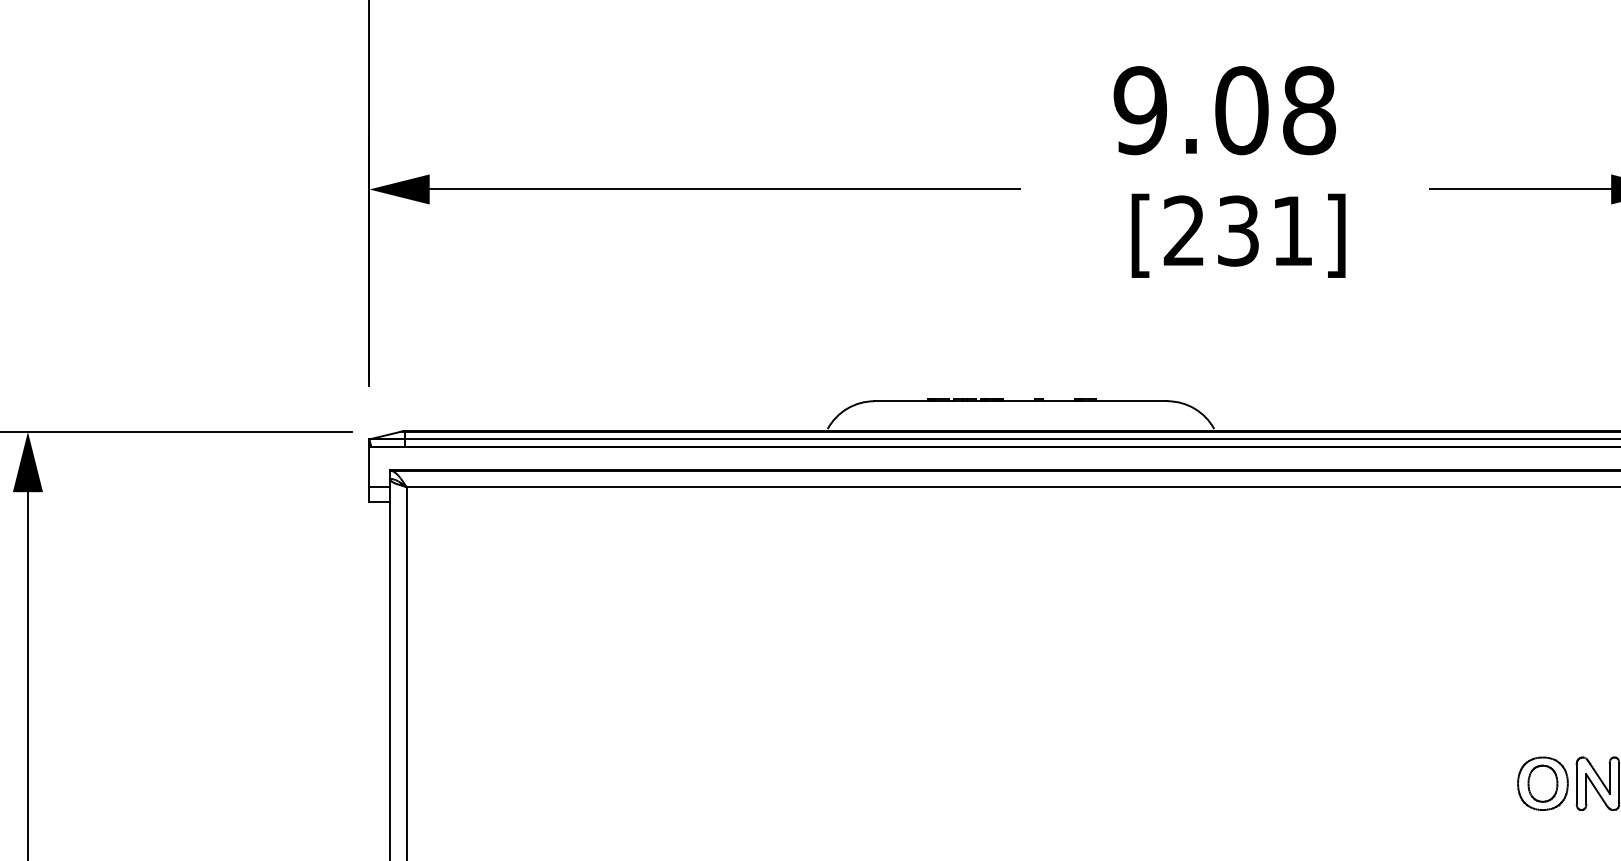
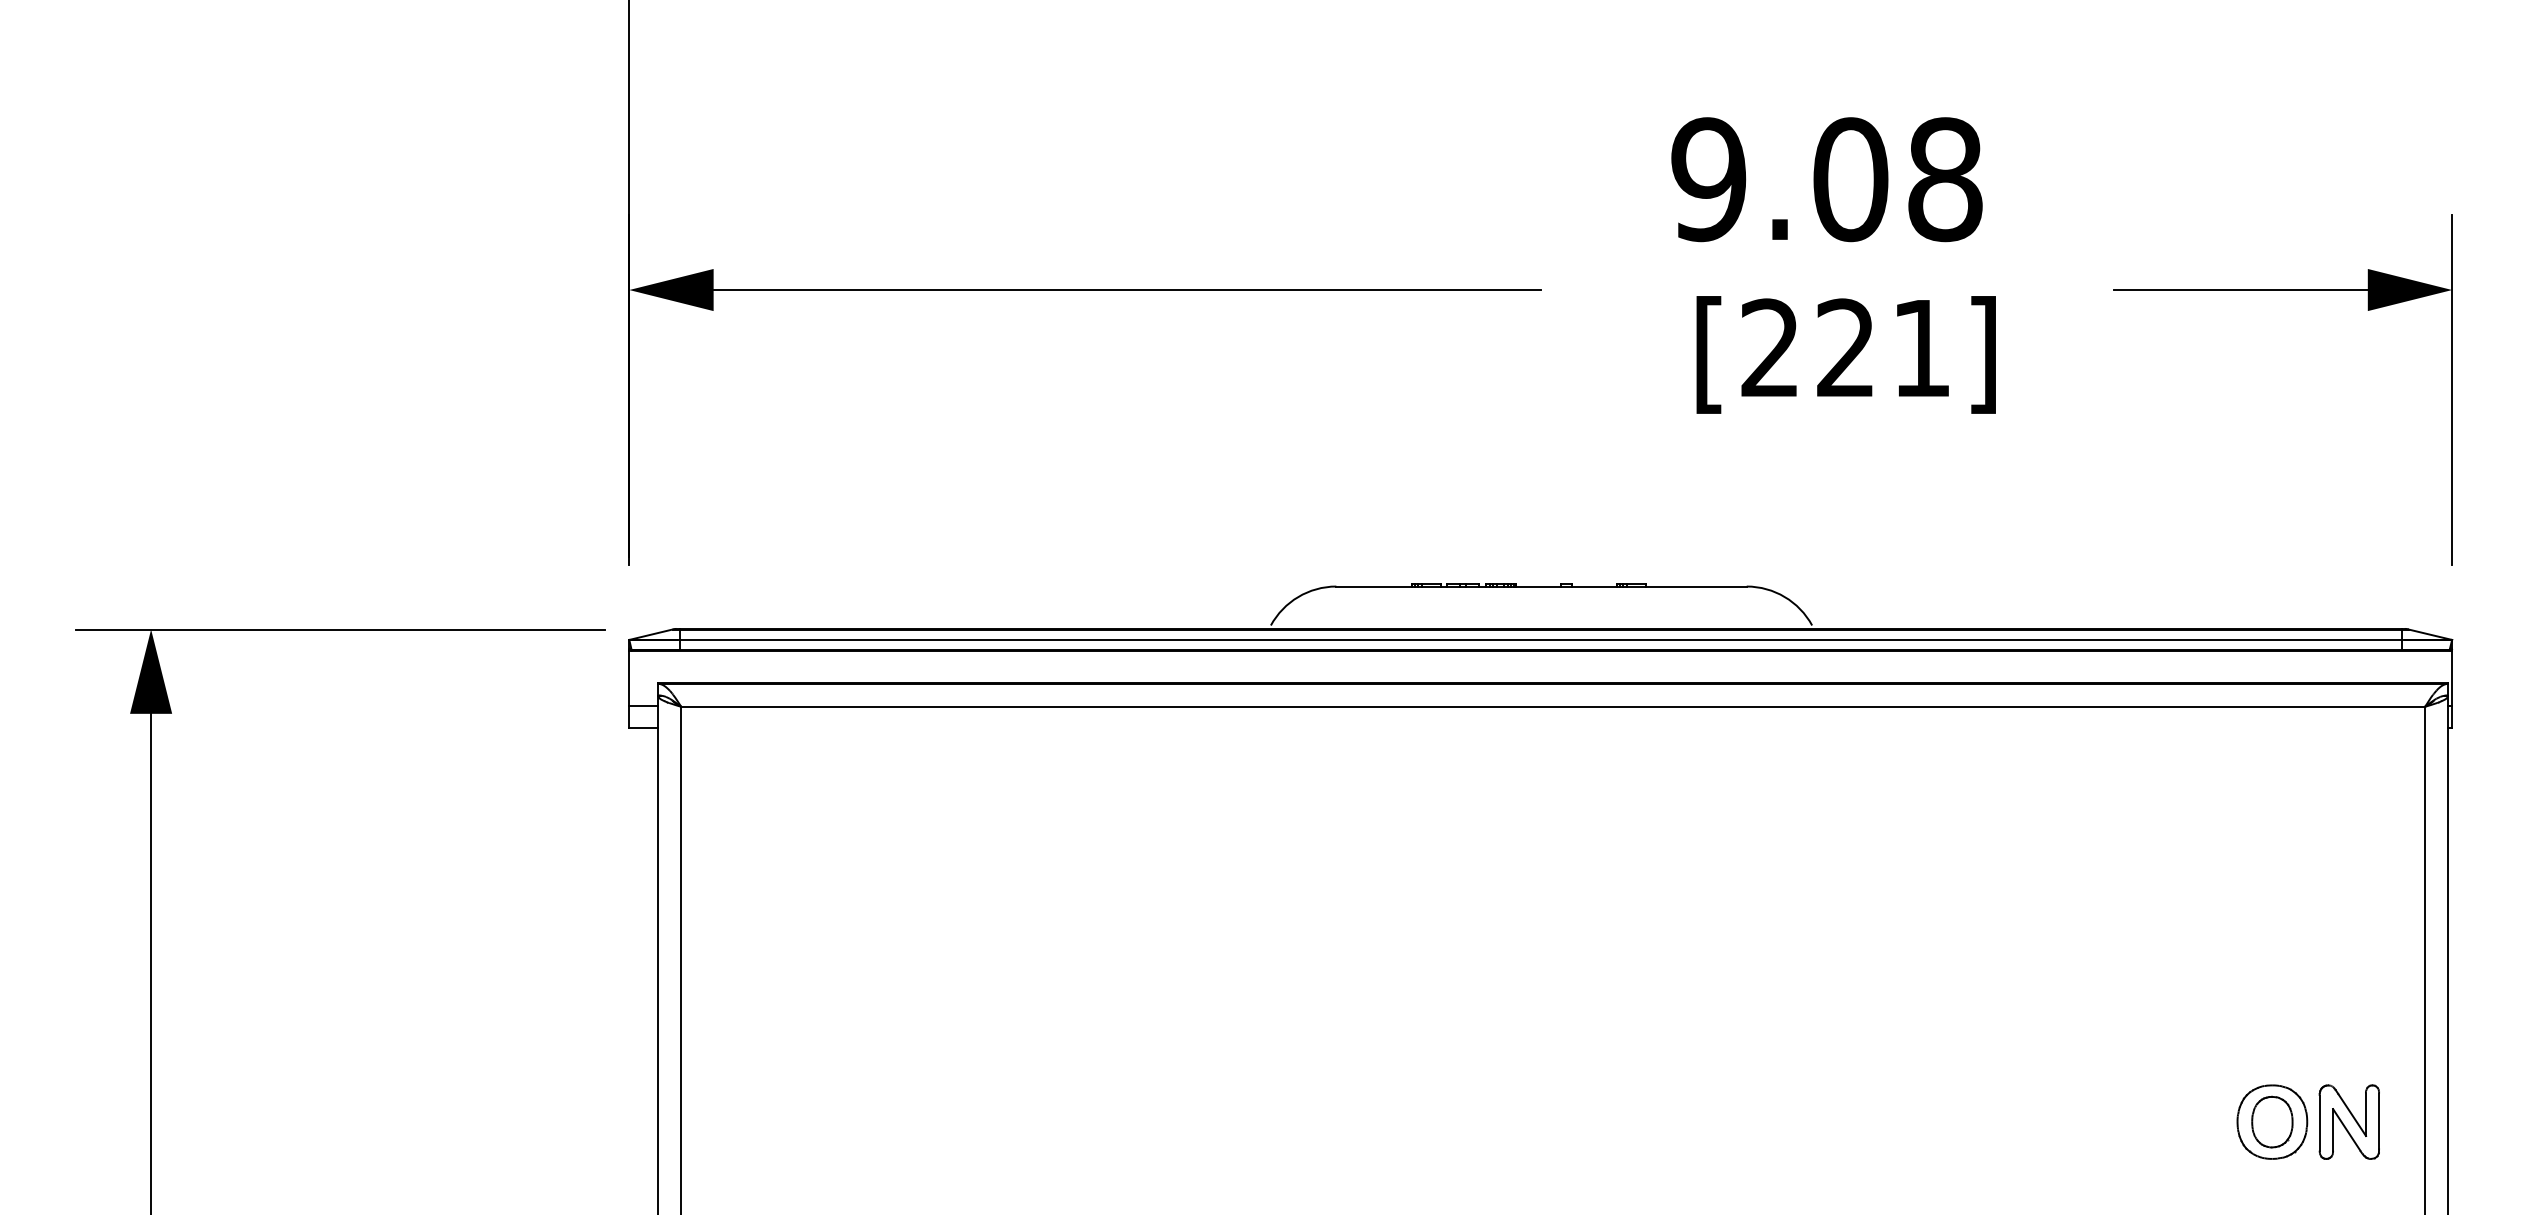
text: (1238, 231) -> (1845, 348), [231] -> [221]

